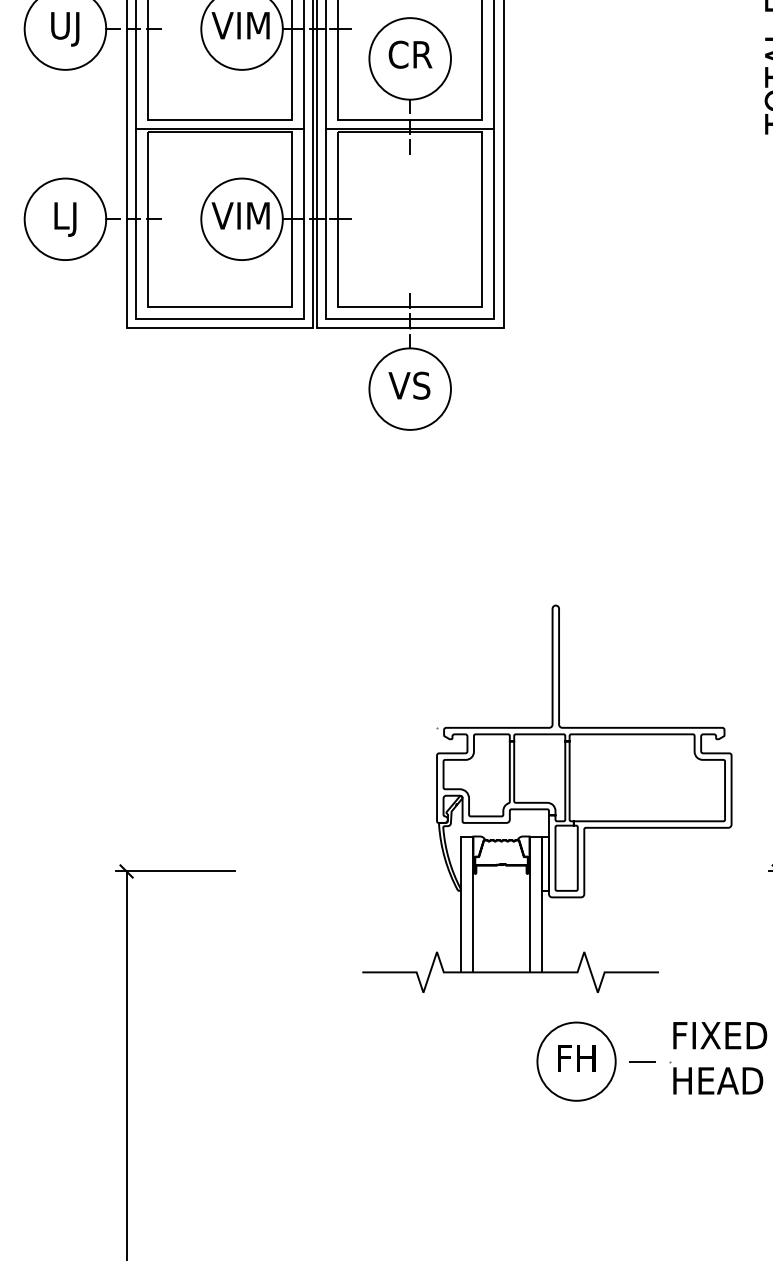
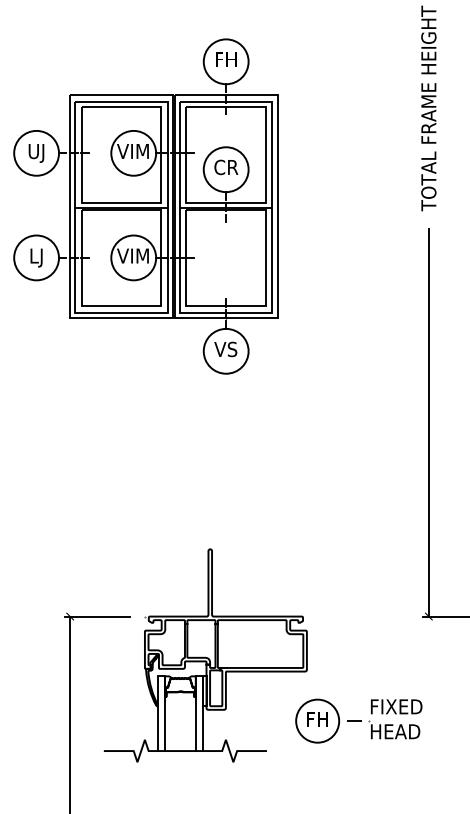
part: (547, 798) -> (205, 655), moved

